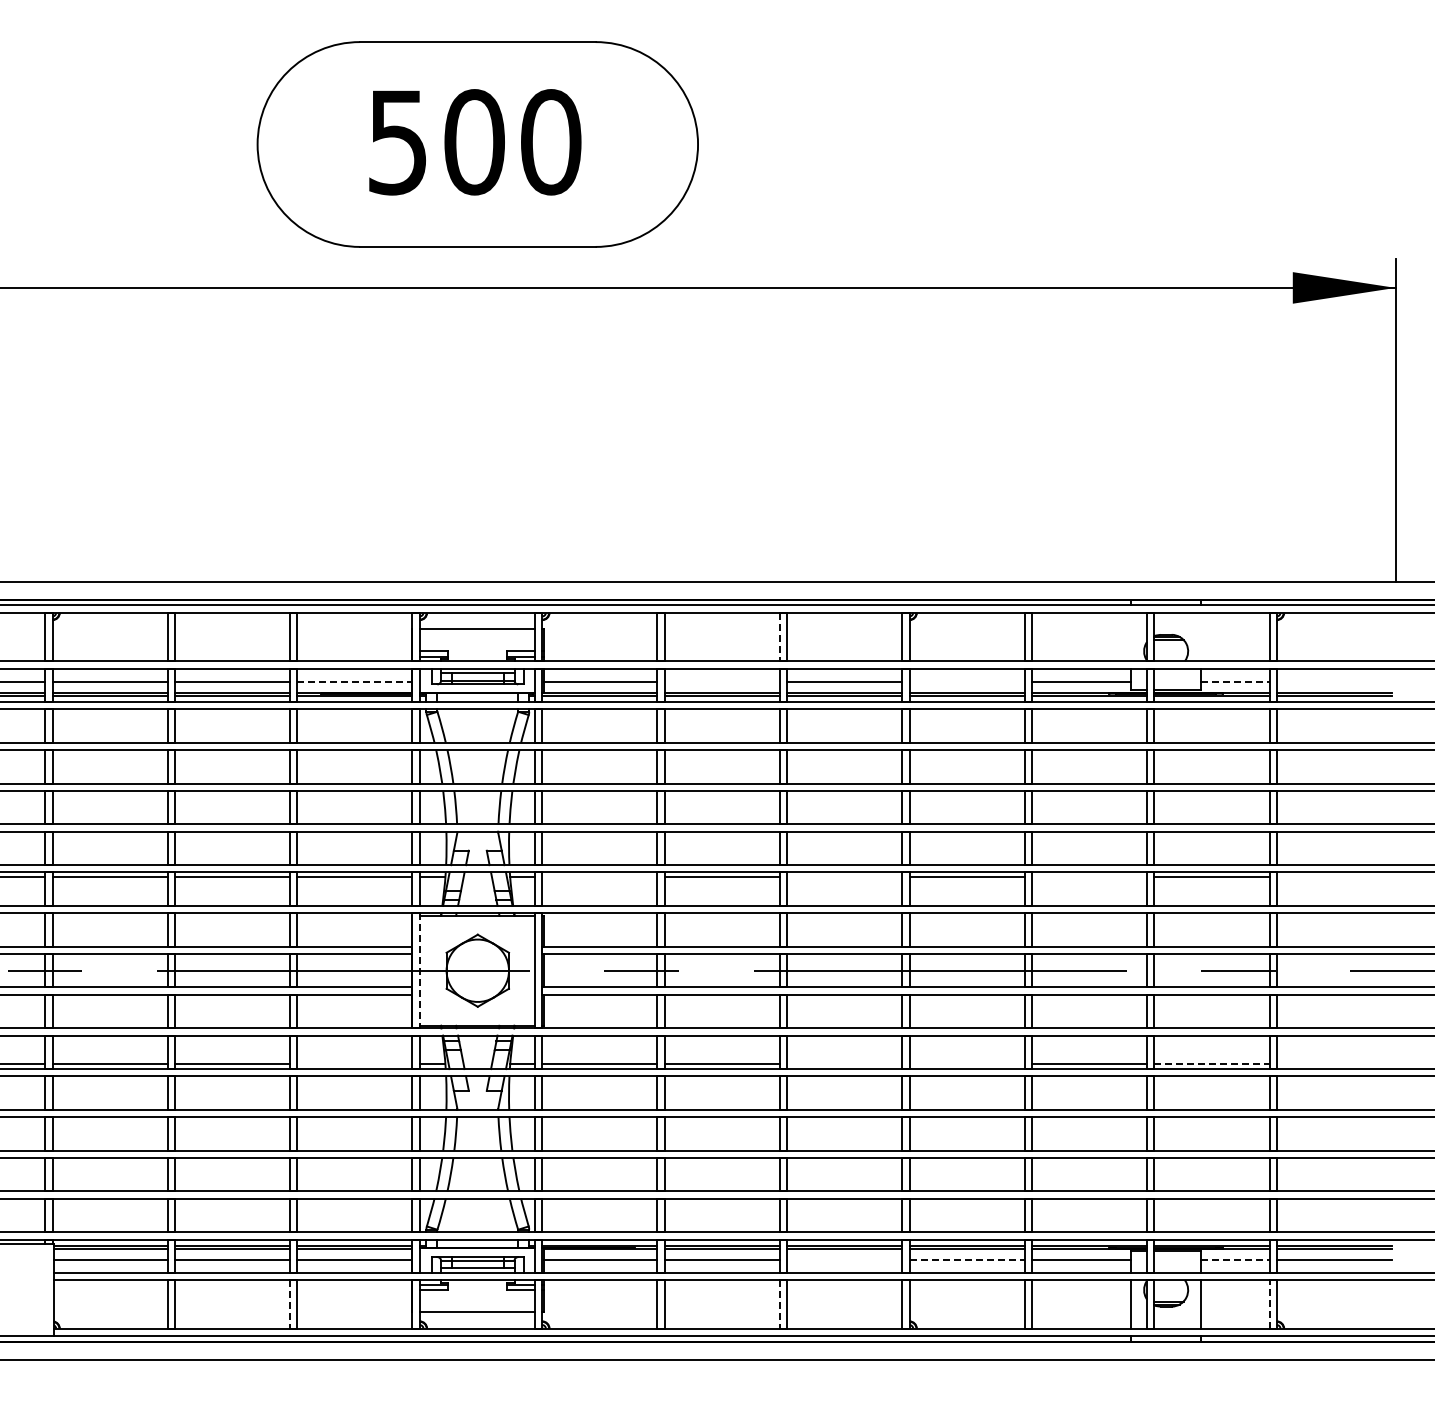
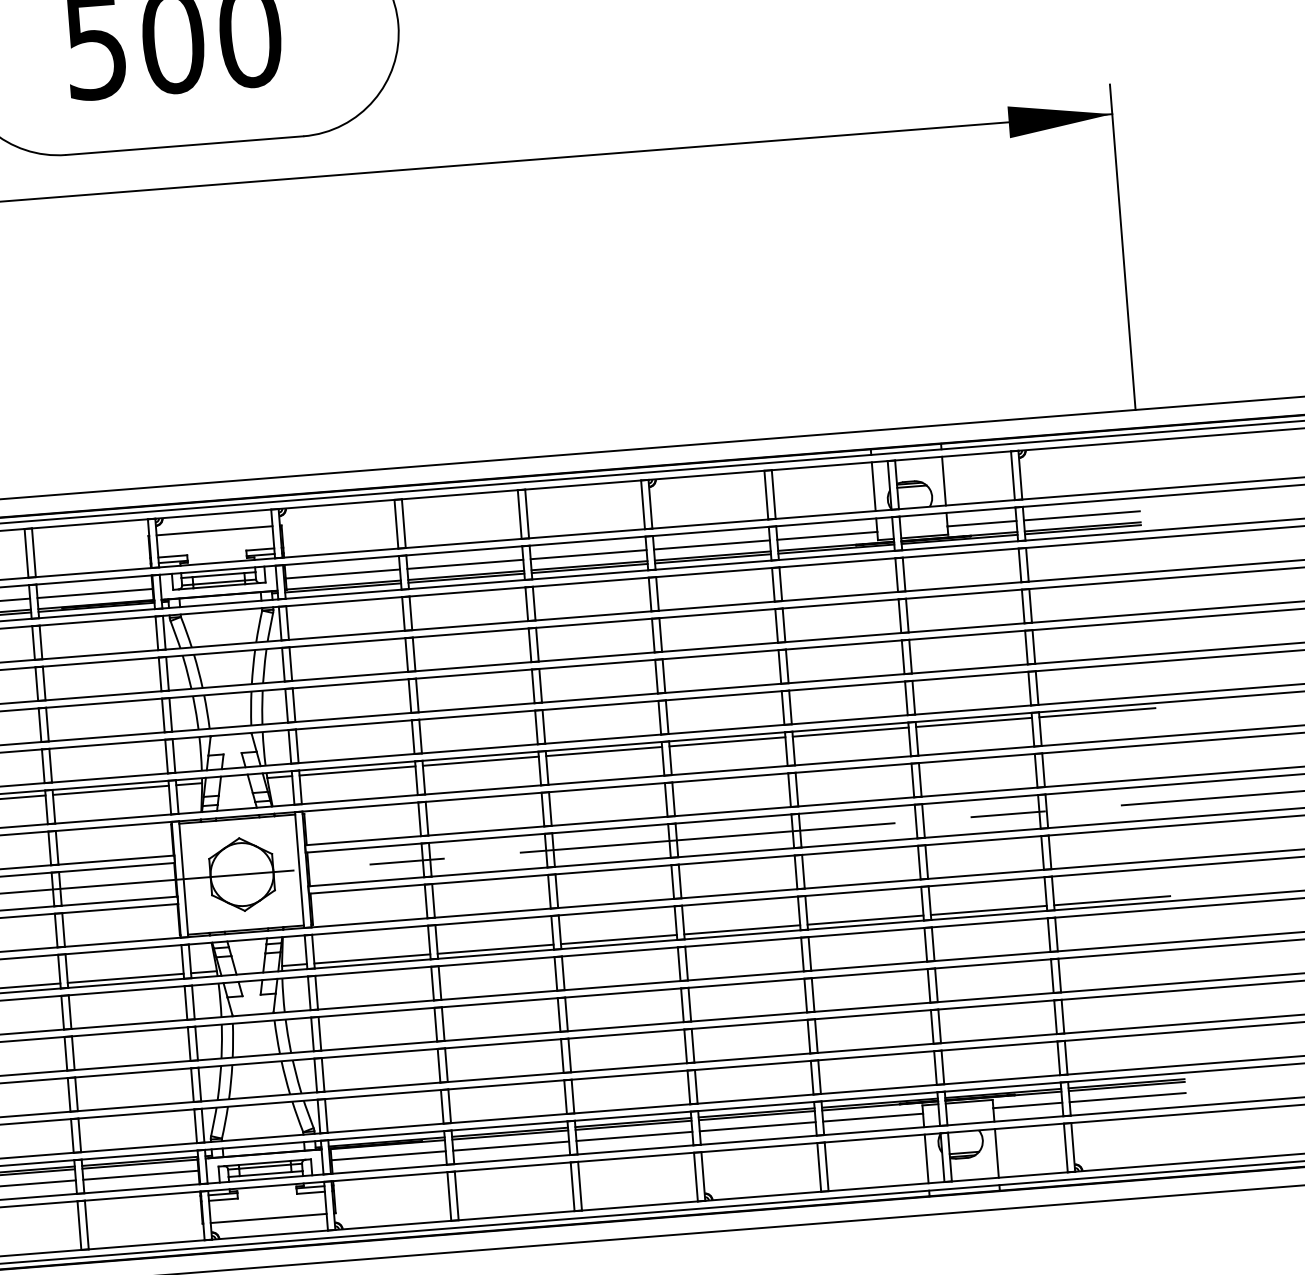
line: (1131, 636) -> (873, 486), added
line: (1201, 636) -> (944, 480), added
line: (779, 637) -> (519, 515), dashed -> solid
line: (355, 681) -> (96, 592), dashed -> solid
line: (721, 681) -> (464, 563), added
line: (966, 681) -> (711, 544), added
line: (1235, 681) -> (982, 523), dashed -> solid
line: (1333, 681) -> (1080, 515), added
line: (599, 877) -> (357, 771), added
line: (844, 877) -> (604, 751), added
line: (1089, 877) -> (850, 732), added
line: (1333, 877) -> (1096, 712), added
line: (419, 970) -> (183, 878), dashed -> solid
line: (354, 1064) -> (125, 978), added
line: (844, 1064) -> (618, 939), added
line: (966, 1064) -> (741, 930), added
line: (1211, 1064) -> (988, 910), dashed -> solid
line: (1333, 1064) -> (1111, 901), added
line: (844, 1259) -> (634, 1136), added
line: (967, 1259) -> (758, 1126), dashed -> solid
line: (1235, 1259) -> (1028, 1105), dashed -> solid
line: (1269, 1304) -> (1065, 1147), dashed -> solid
line: (290, 1305) -> (80, 1226), dashed -> solid
line: (779, 1305) -> (572, 1187), dashed -> solid

